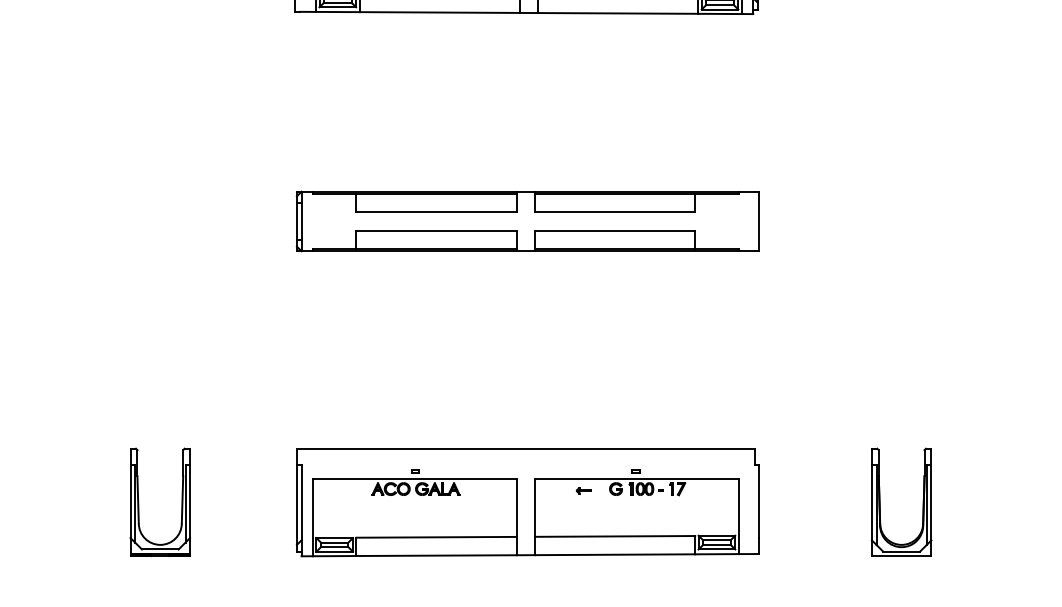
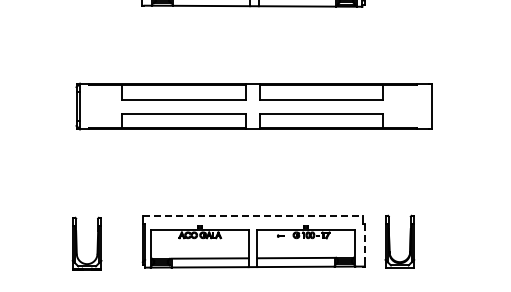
part: (526, 221) -> (253, 106), size x1.6
line: (526, 447) -> (253, 215), solid -> dashed
part: (140, 501) -> (77, 243), moved
line: (759, 501) -> (365, 241), solid -> dashed
part: (882, 501) -> (390, 241), moved

